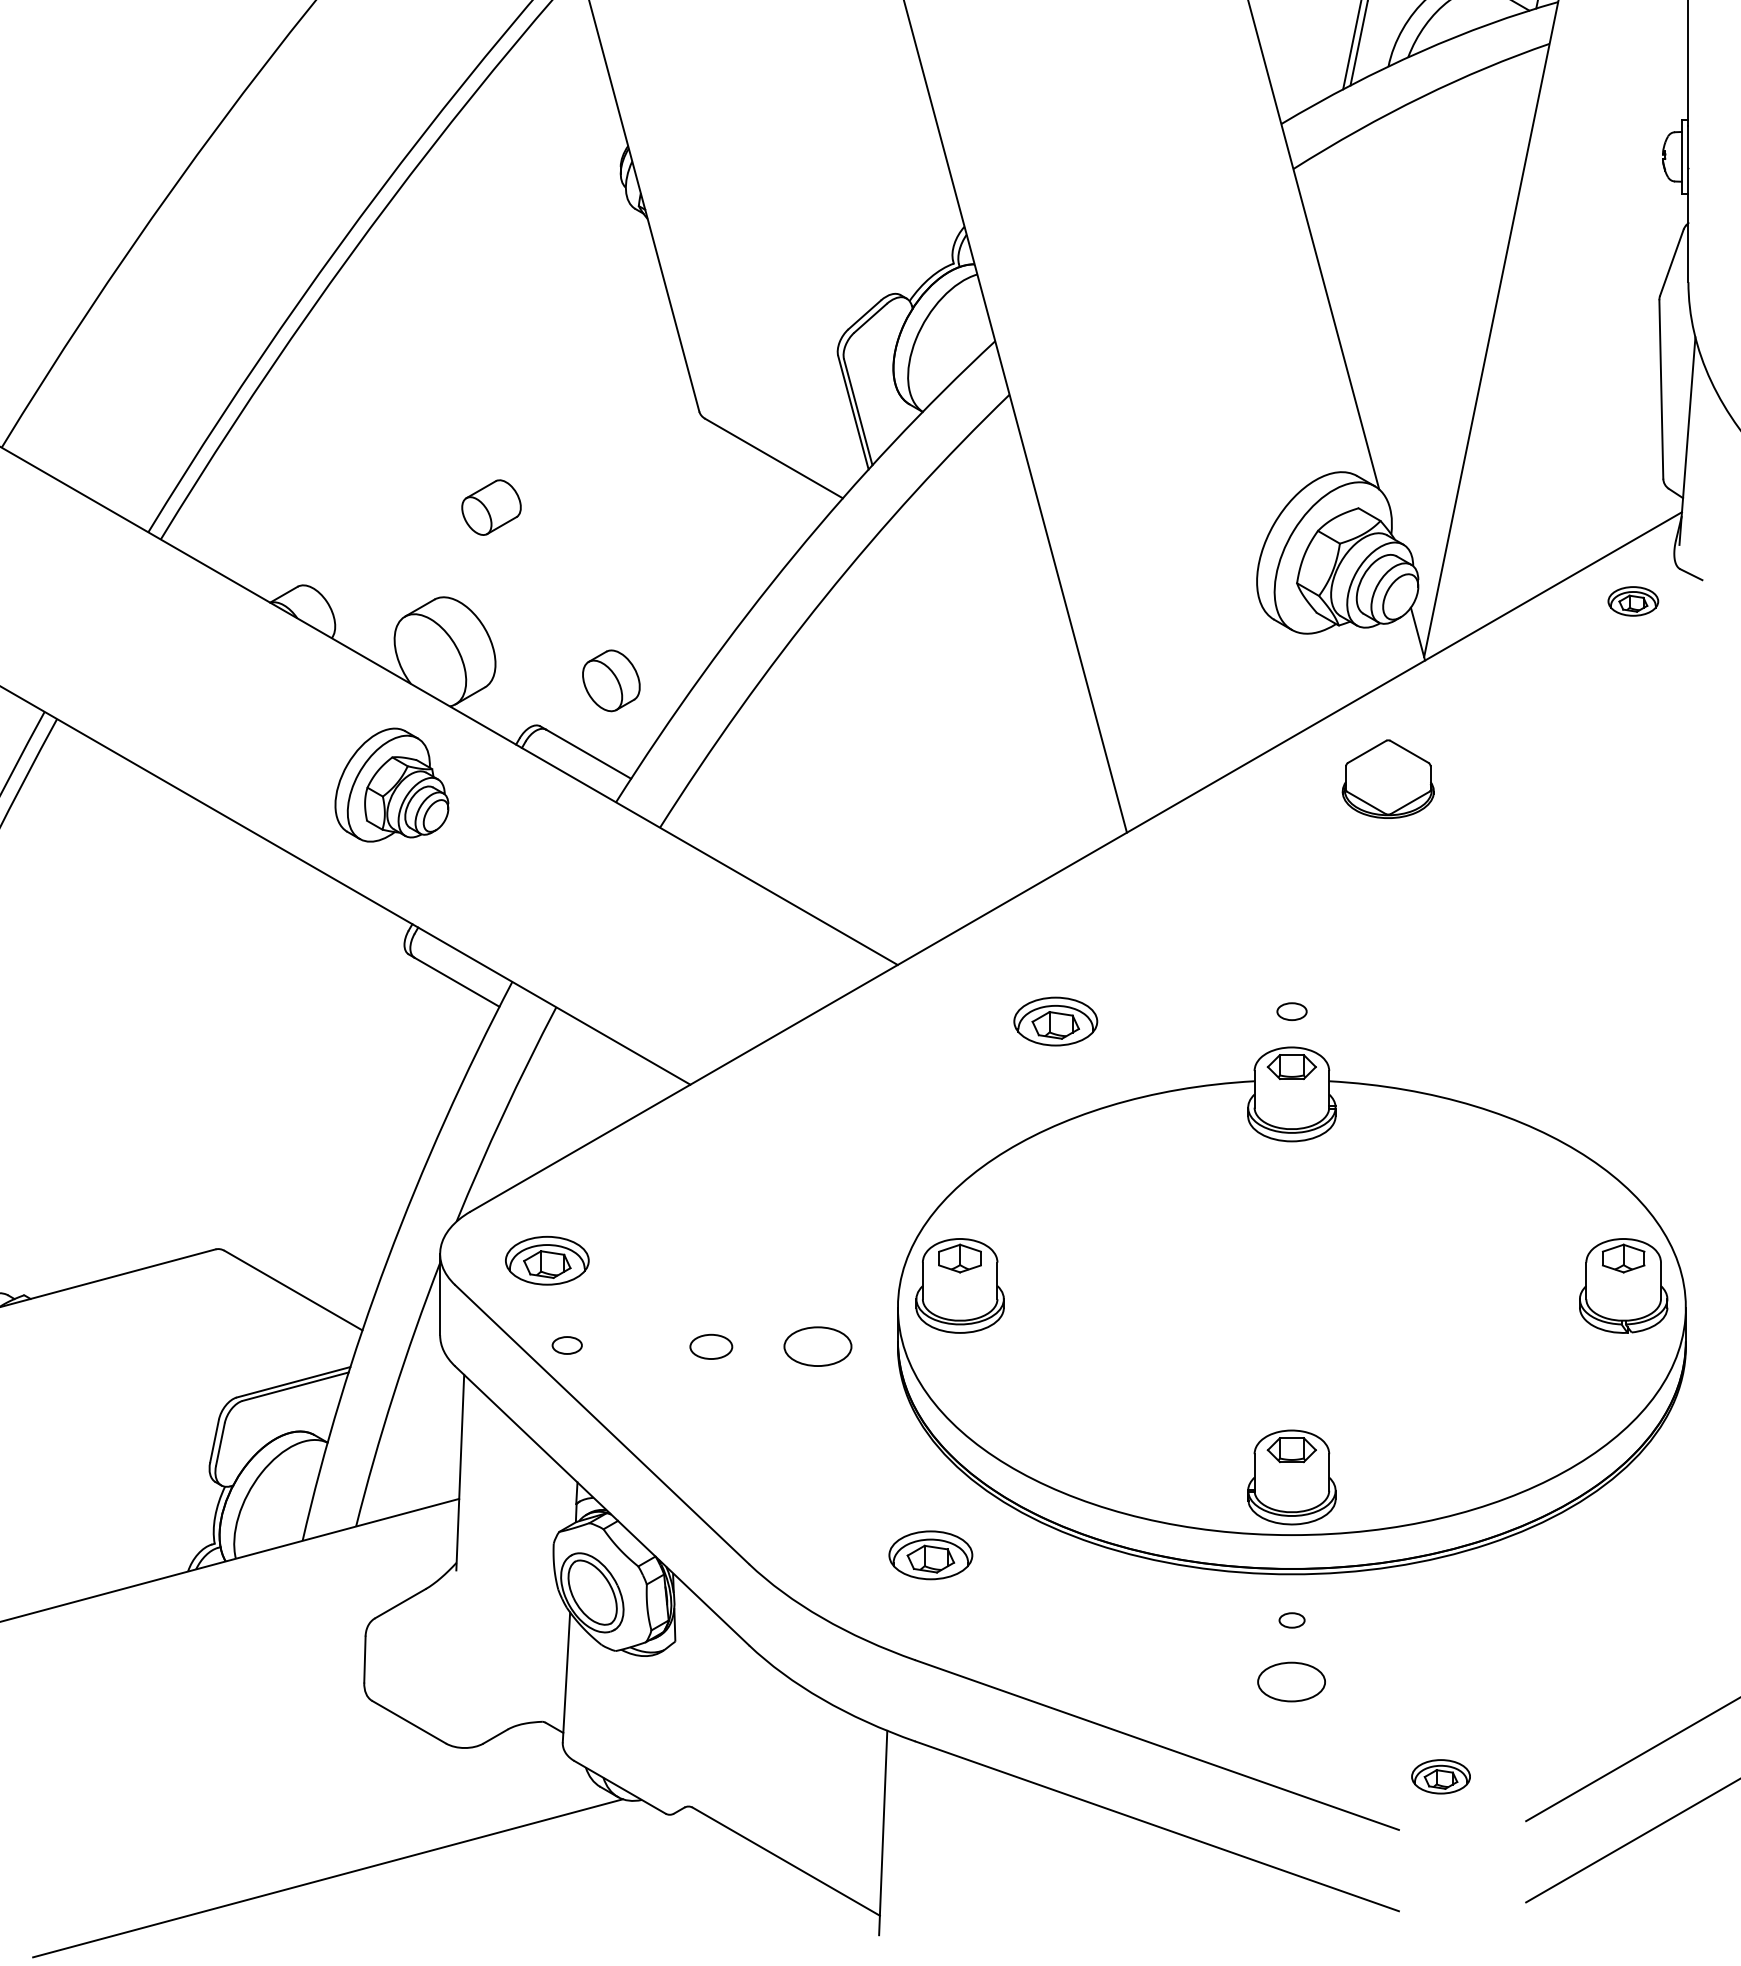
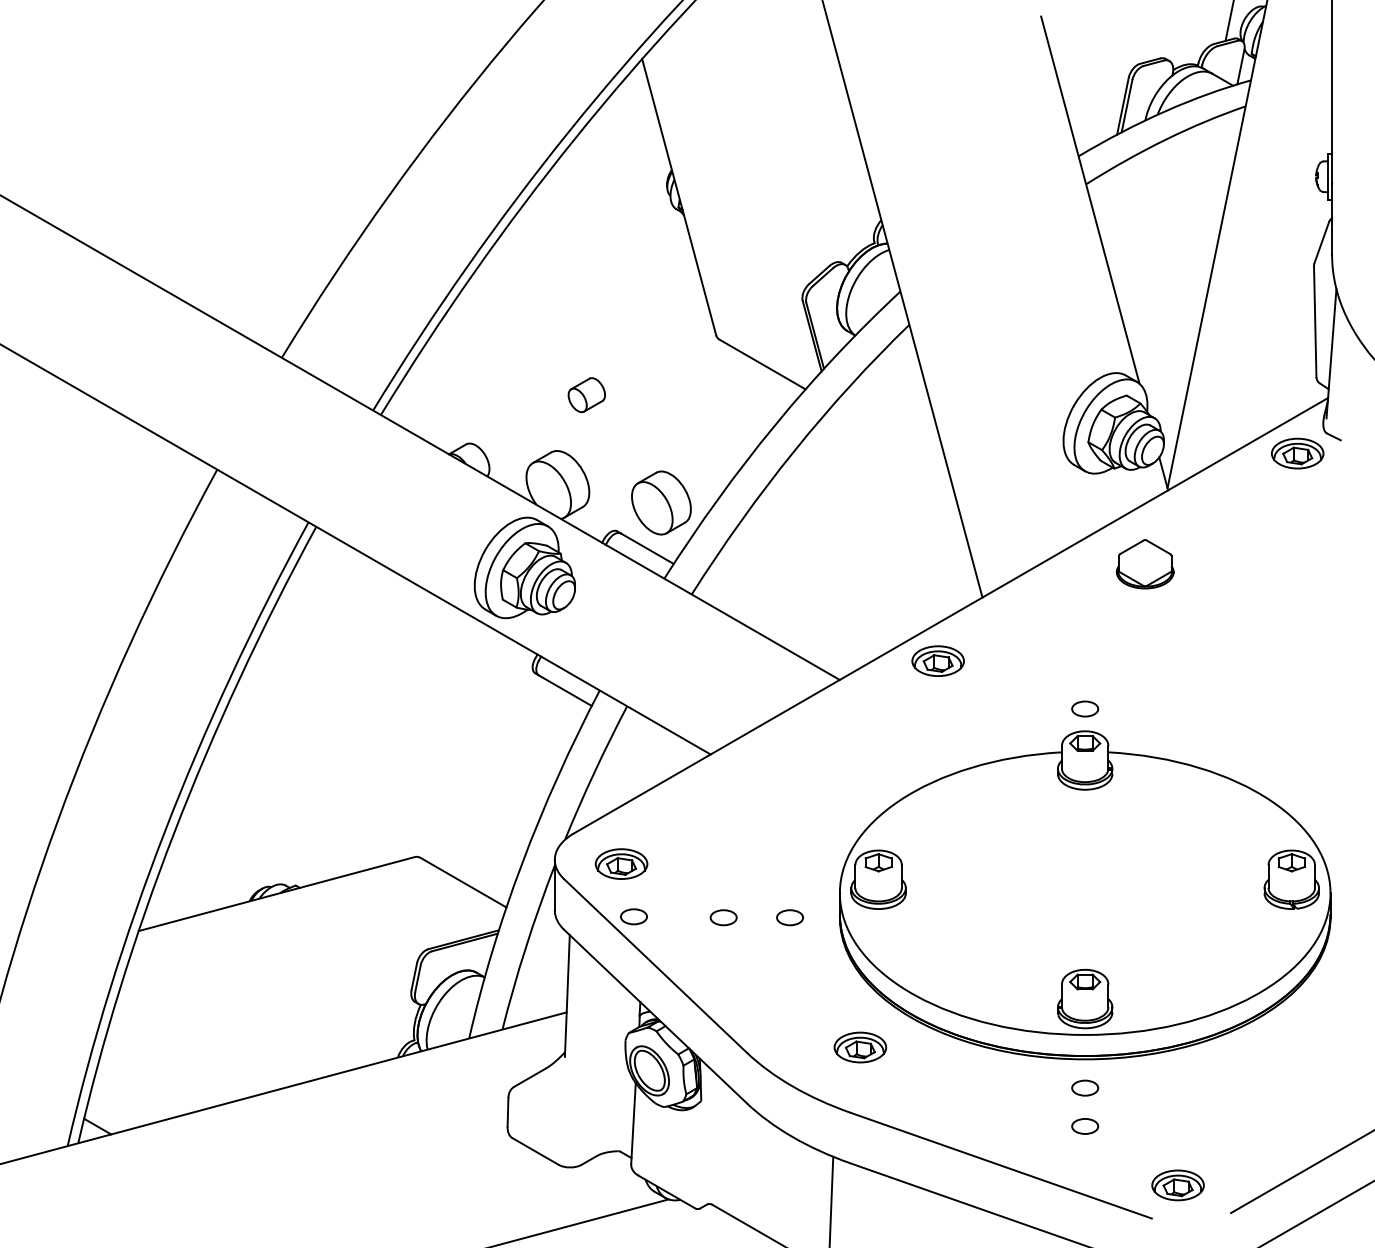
part: (1632, 601) -> (1297, 453), size x1.67
part: (611, 680) -> (661, 502), size x1.67
part: (391, 784) -> (524, 567), size x1.43
part: (1292, 1010) -> (1085, 708), size x1.43
part: (1054, 1020) -> (937, 660), moved
part: (566, 1344) -> (633, 916), size x1.43
part: (817, 1346) -> (789, 917), size x0.62
part: (1292, 1619) -> (1085, 1087), size x1.67
part: (1292, 1682) -> (1085, 1126), size x0.62
part: (1440, 1776) -> (1177, 1185), size x1.43

